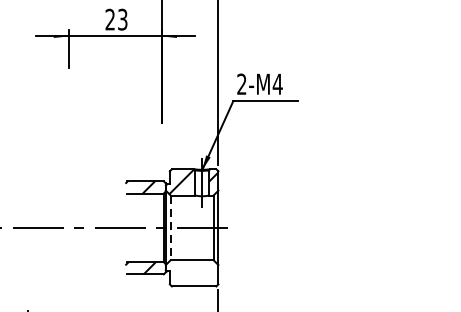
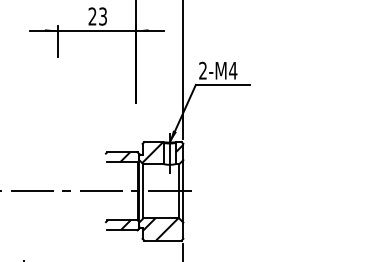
line: (170, 228) -> (143, 191), dashed -> solid
hatch: (191, 273) -> (160, 229), added

